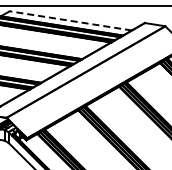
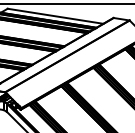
line: (70, 20) -> (55, 15), dashed -> solid

